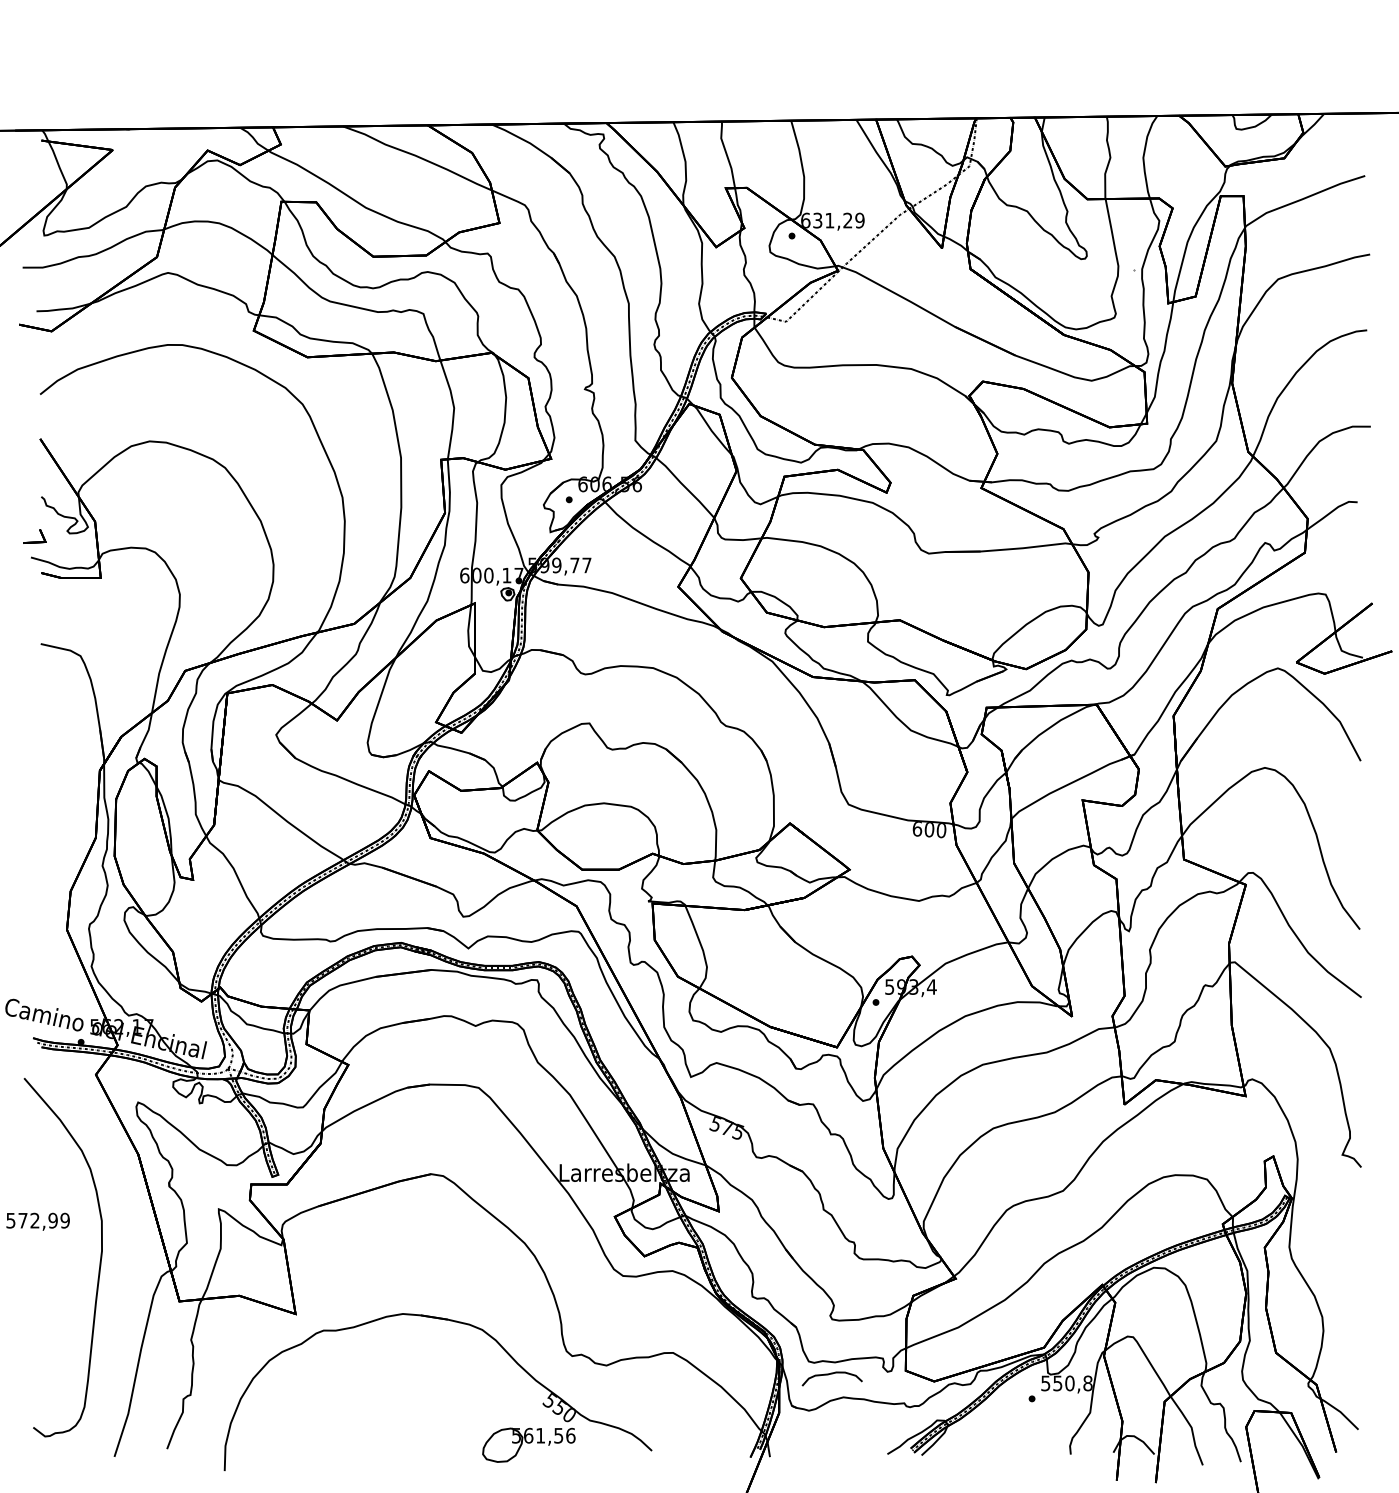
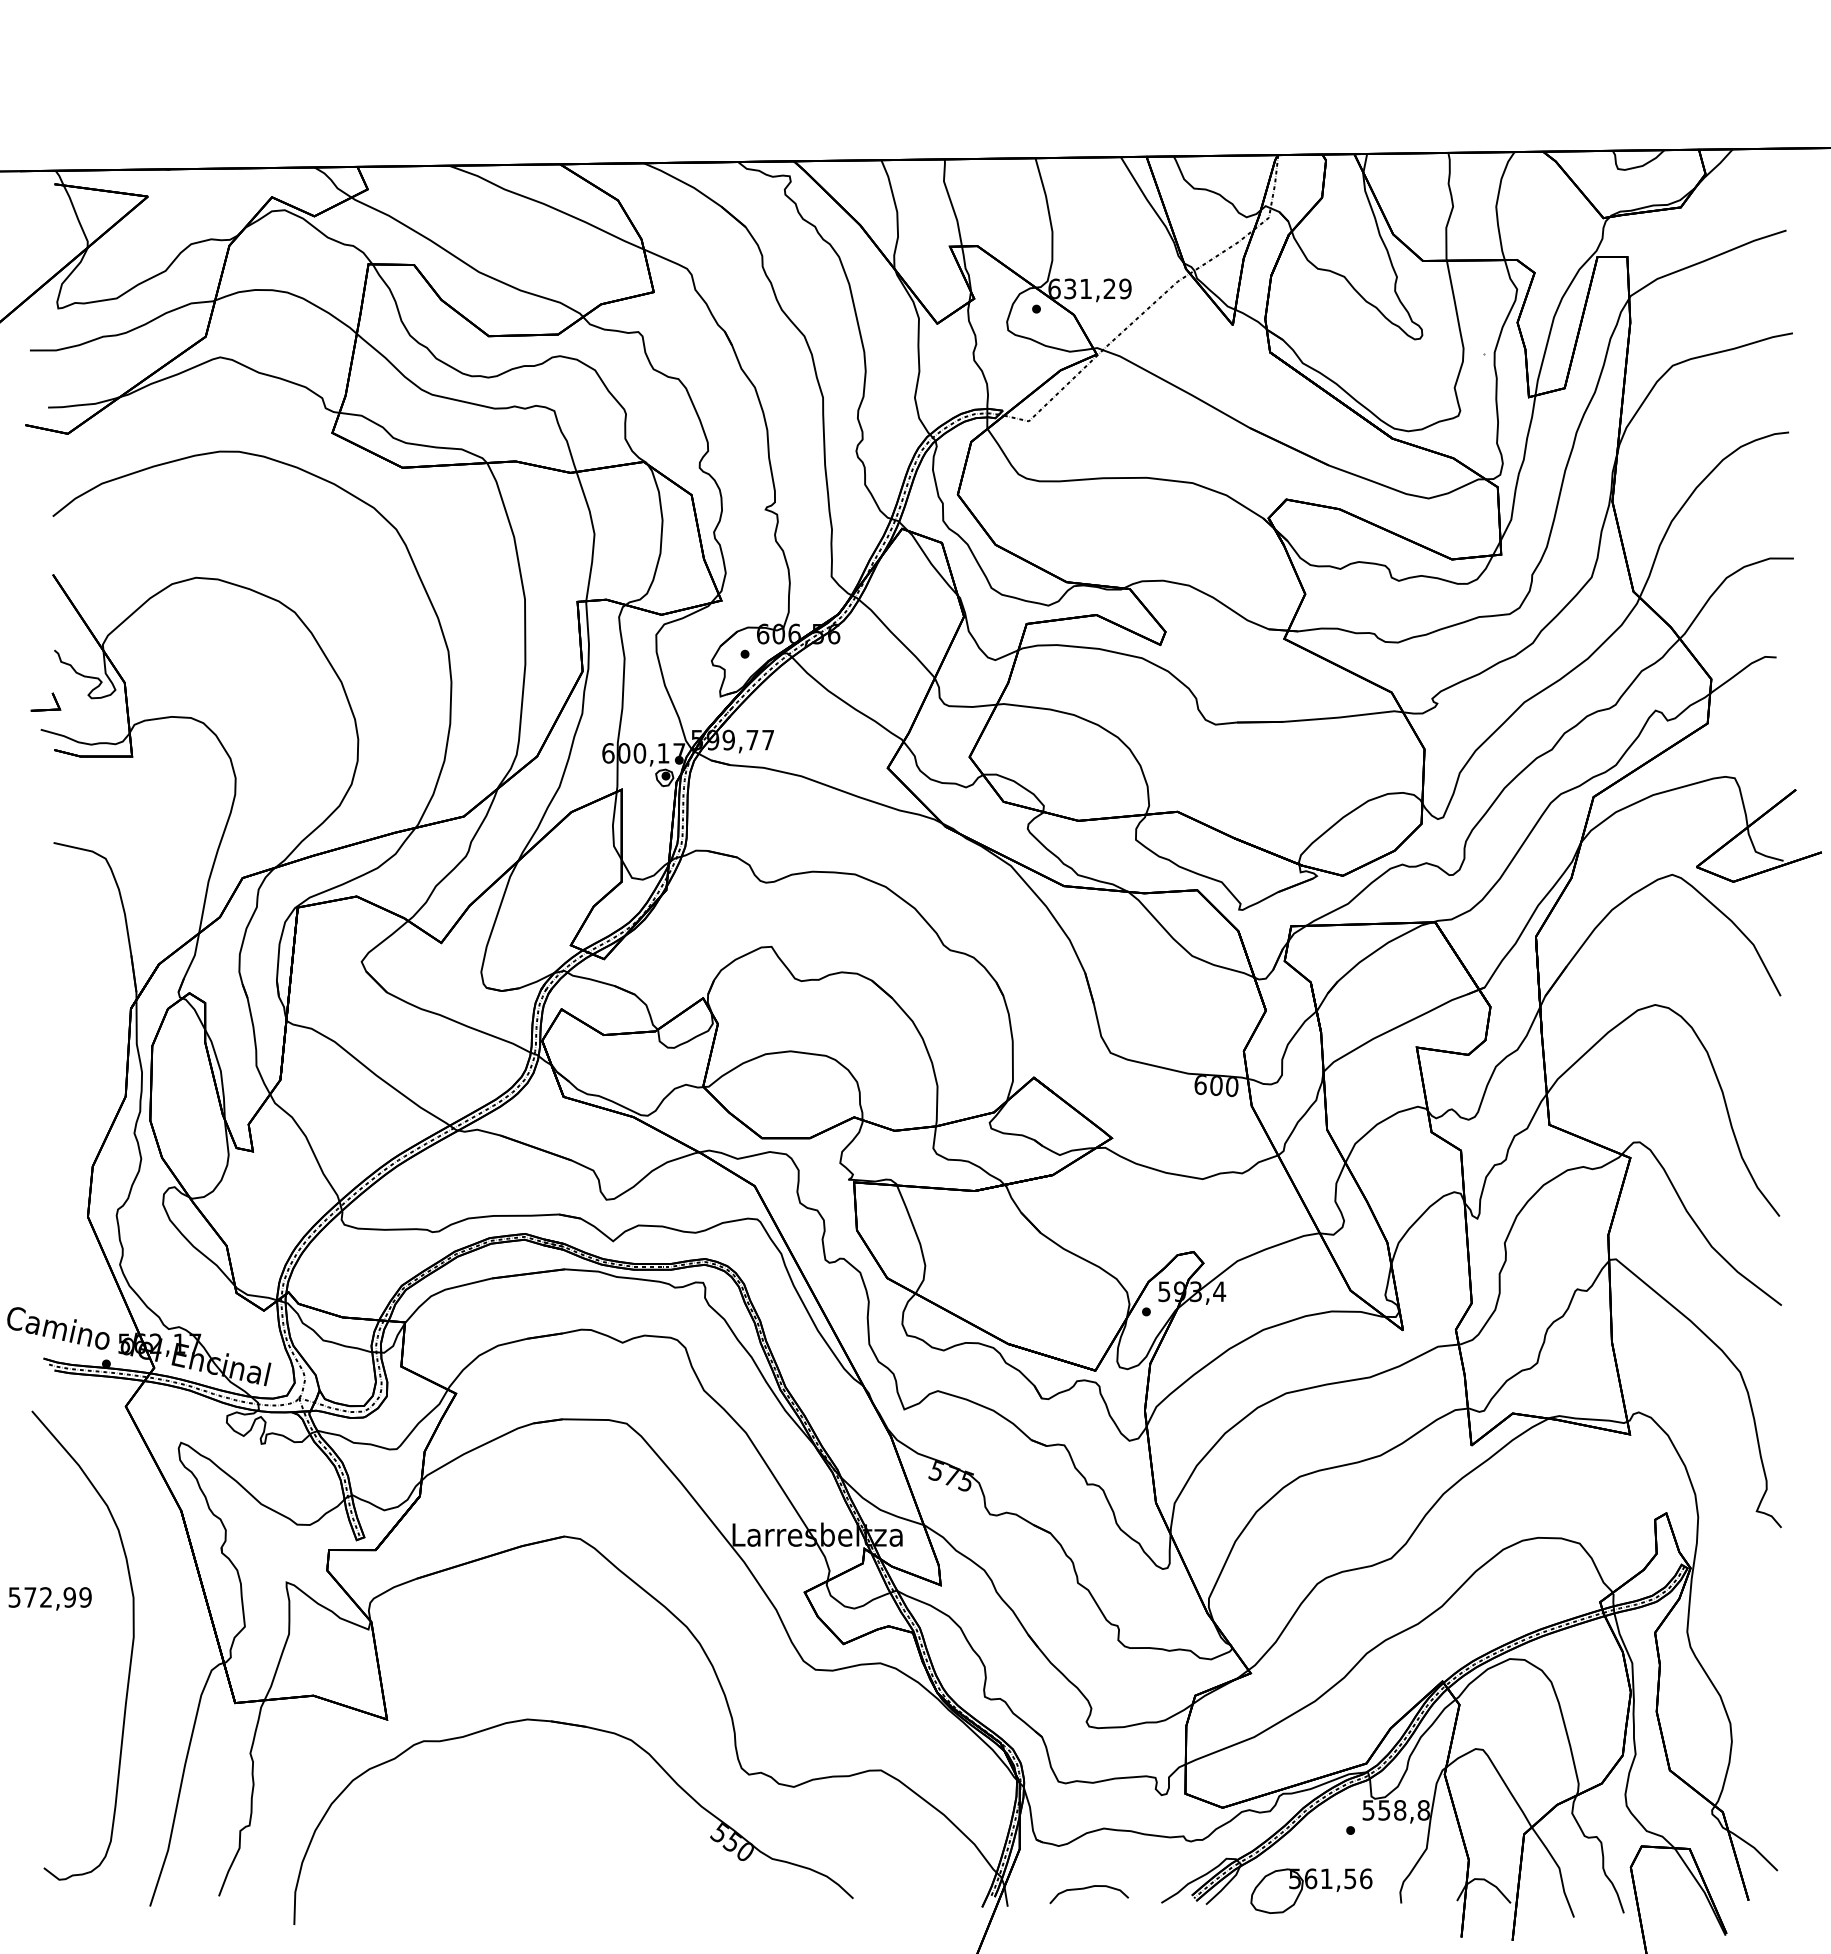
curve: (832, 1374) -> (1089, 1888), moved
text: (1070, 1383) -> (1400, 1810), 550,8 -> 558,8
part: (529, 1444) -> (1311, 1890), moved

